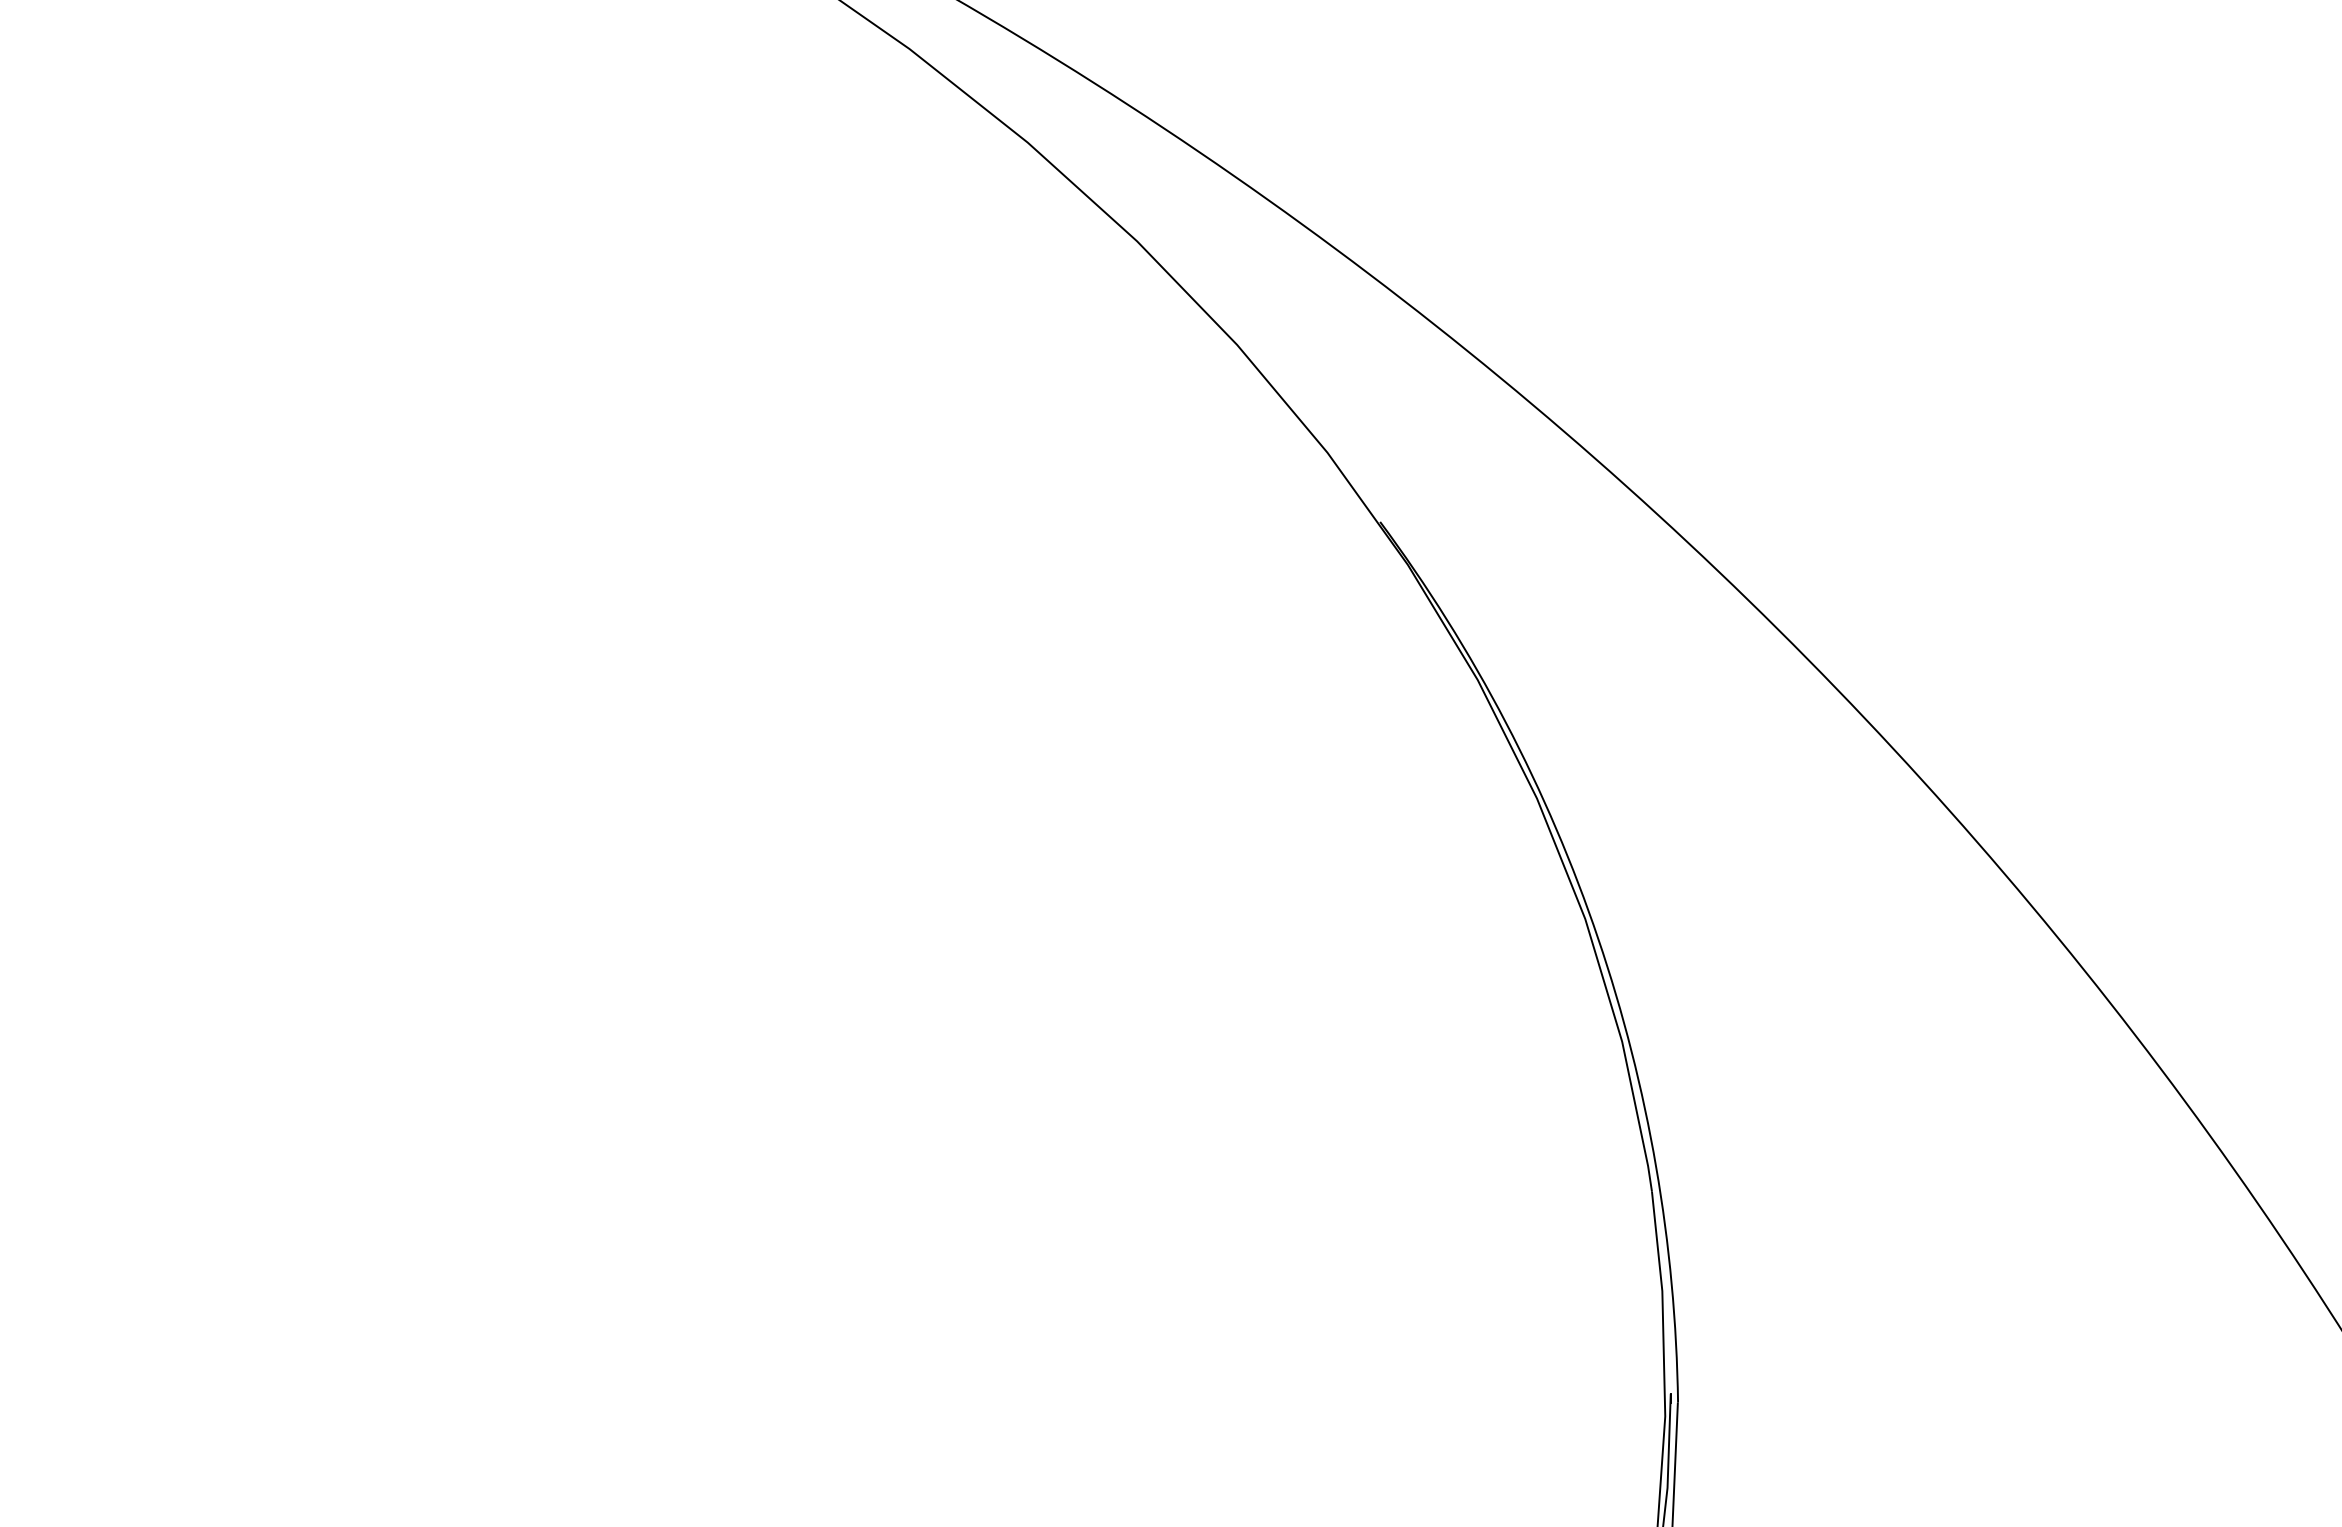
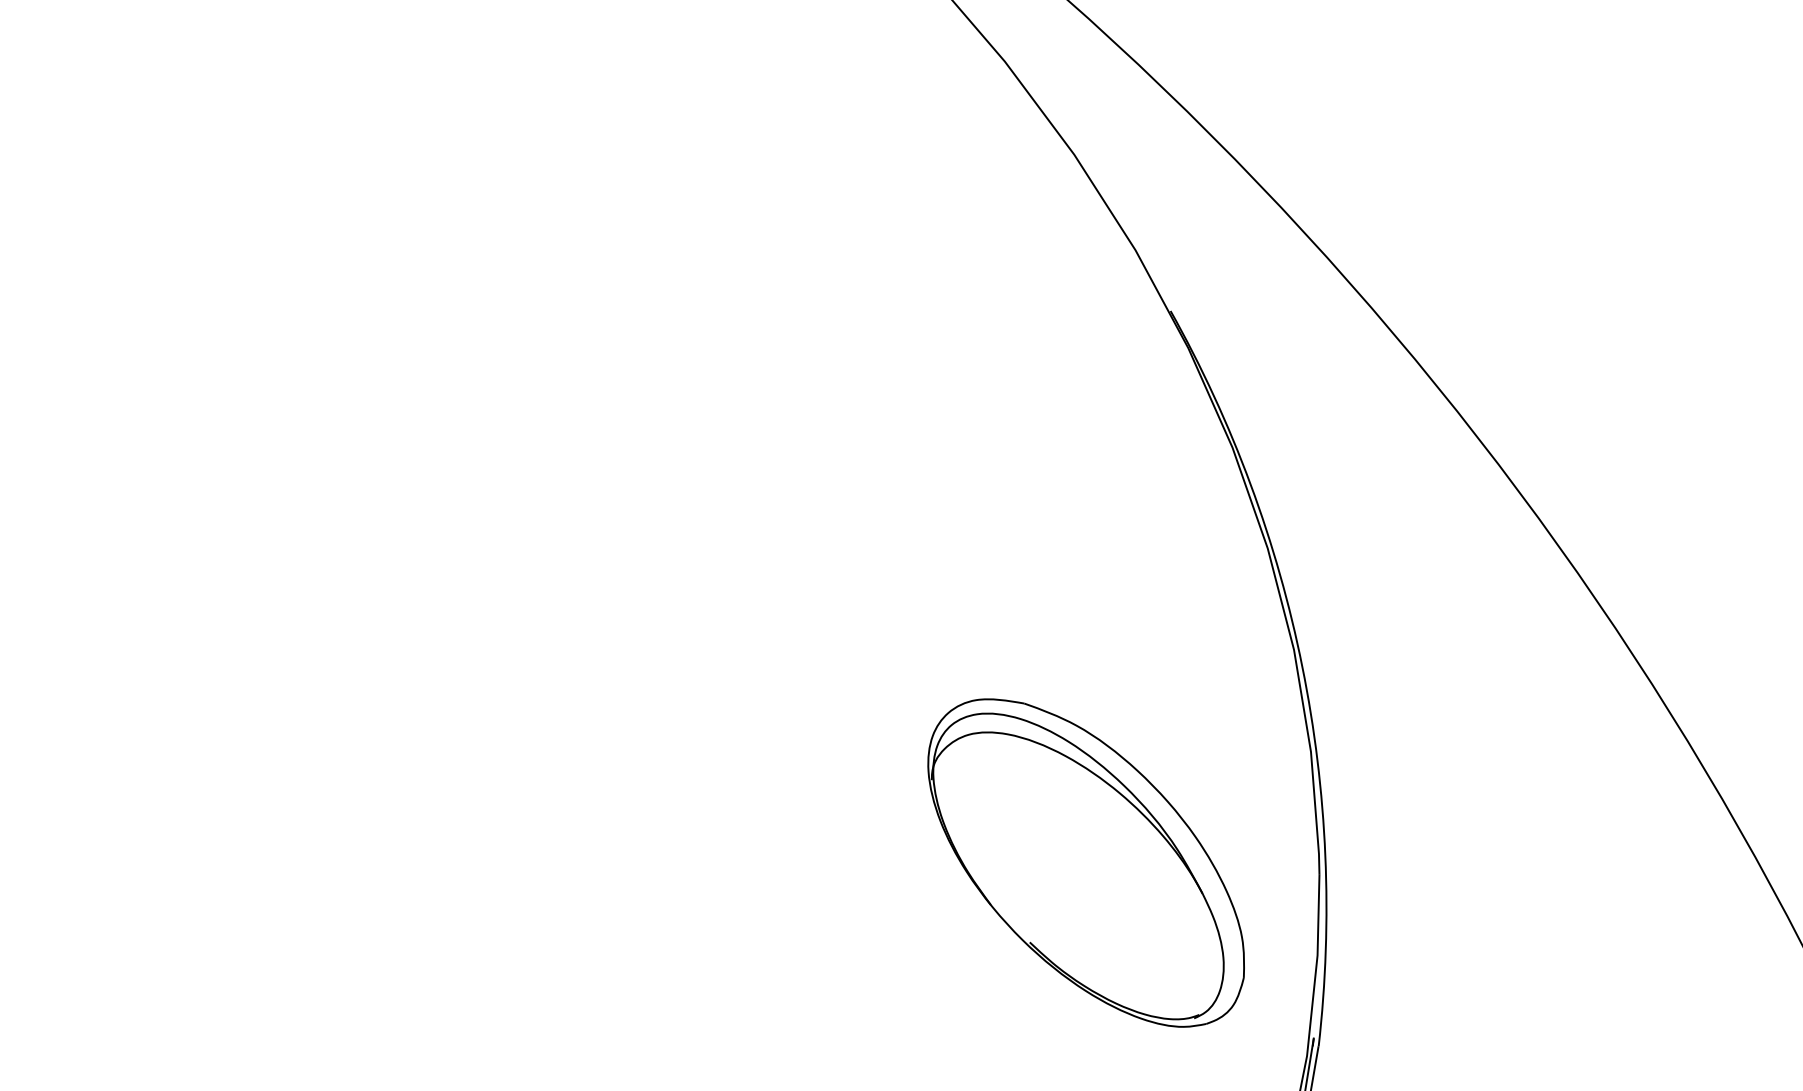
part: (1363, 1213) -> (1086, 862), added

